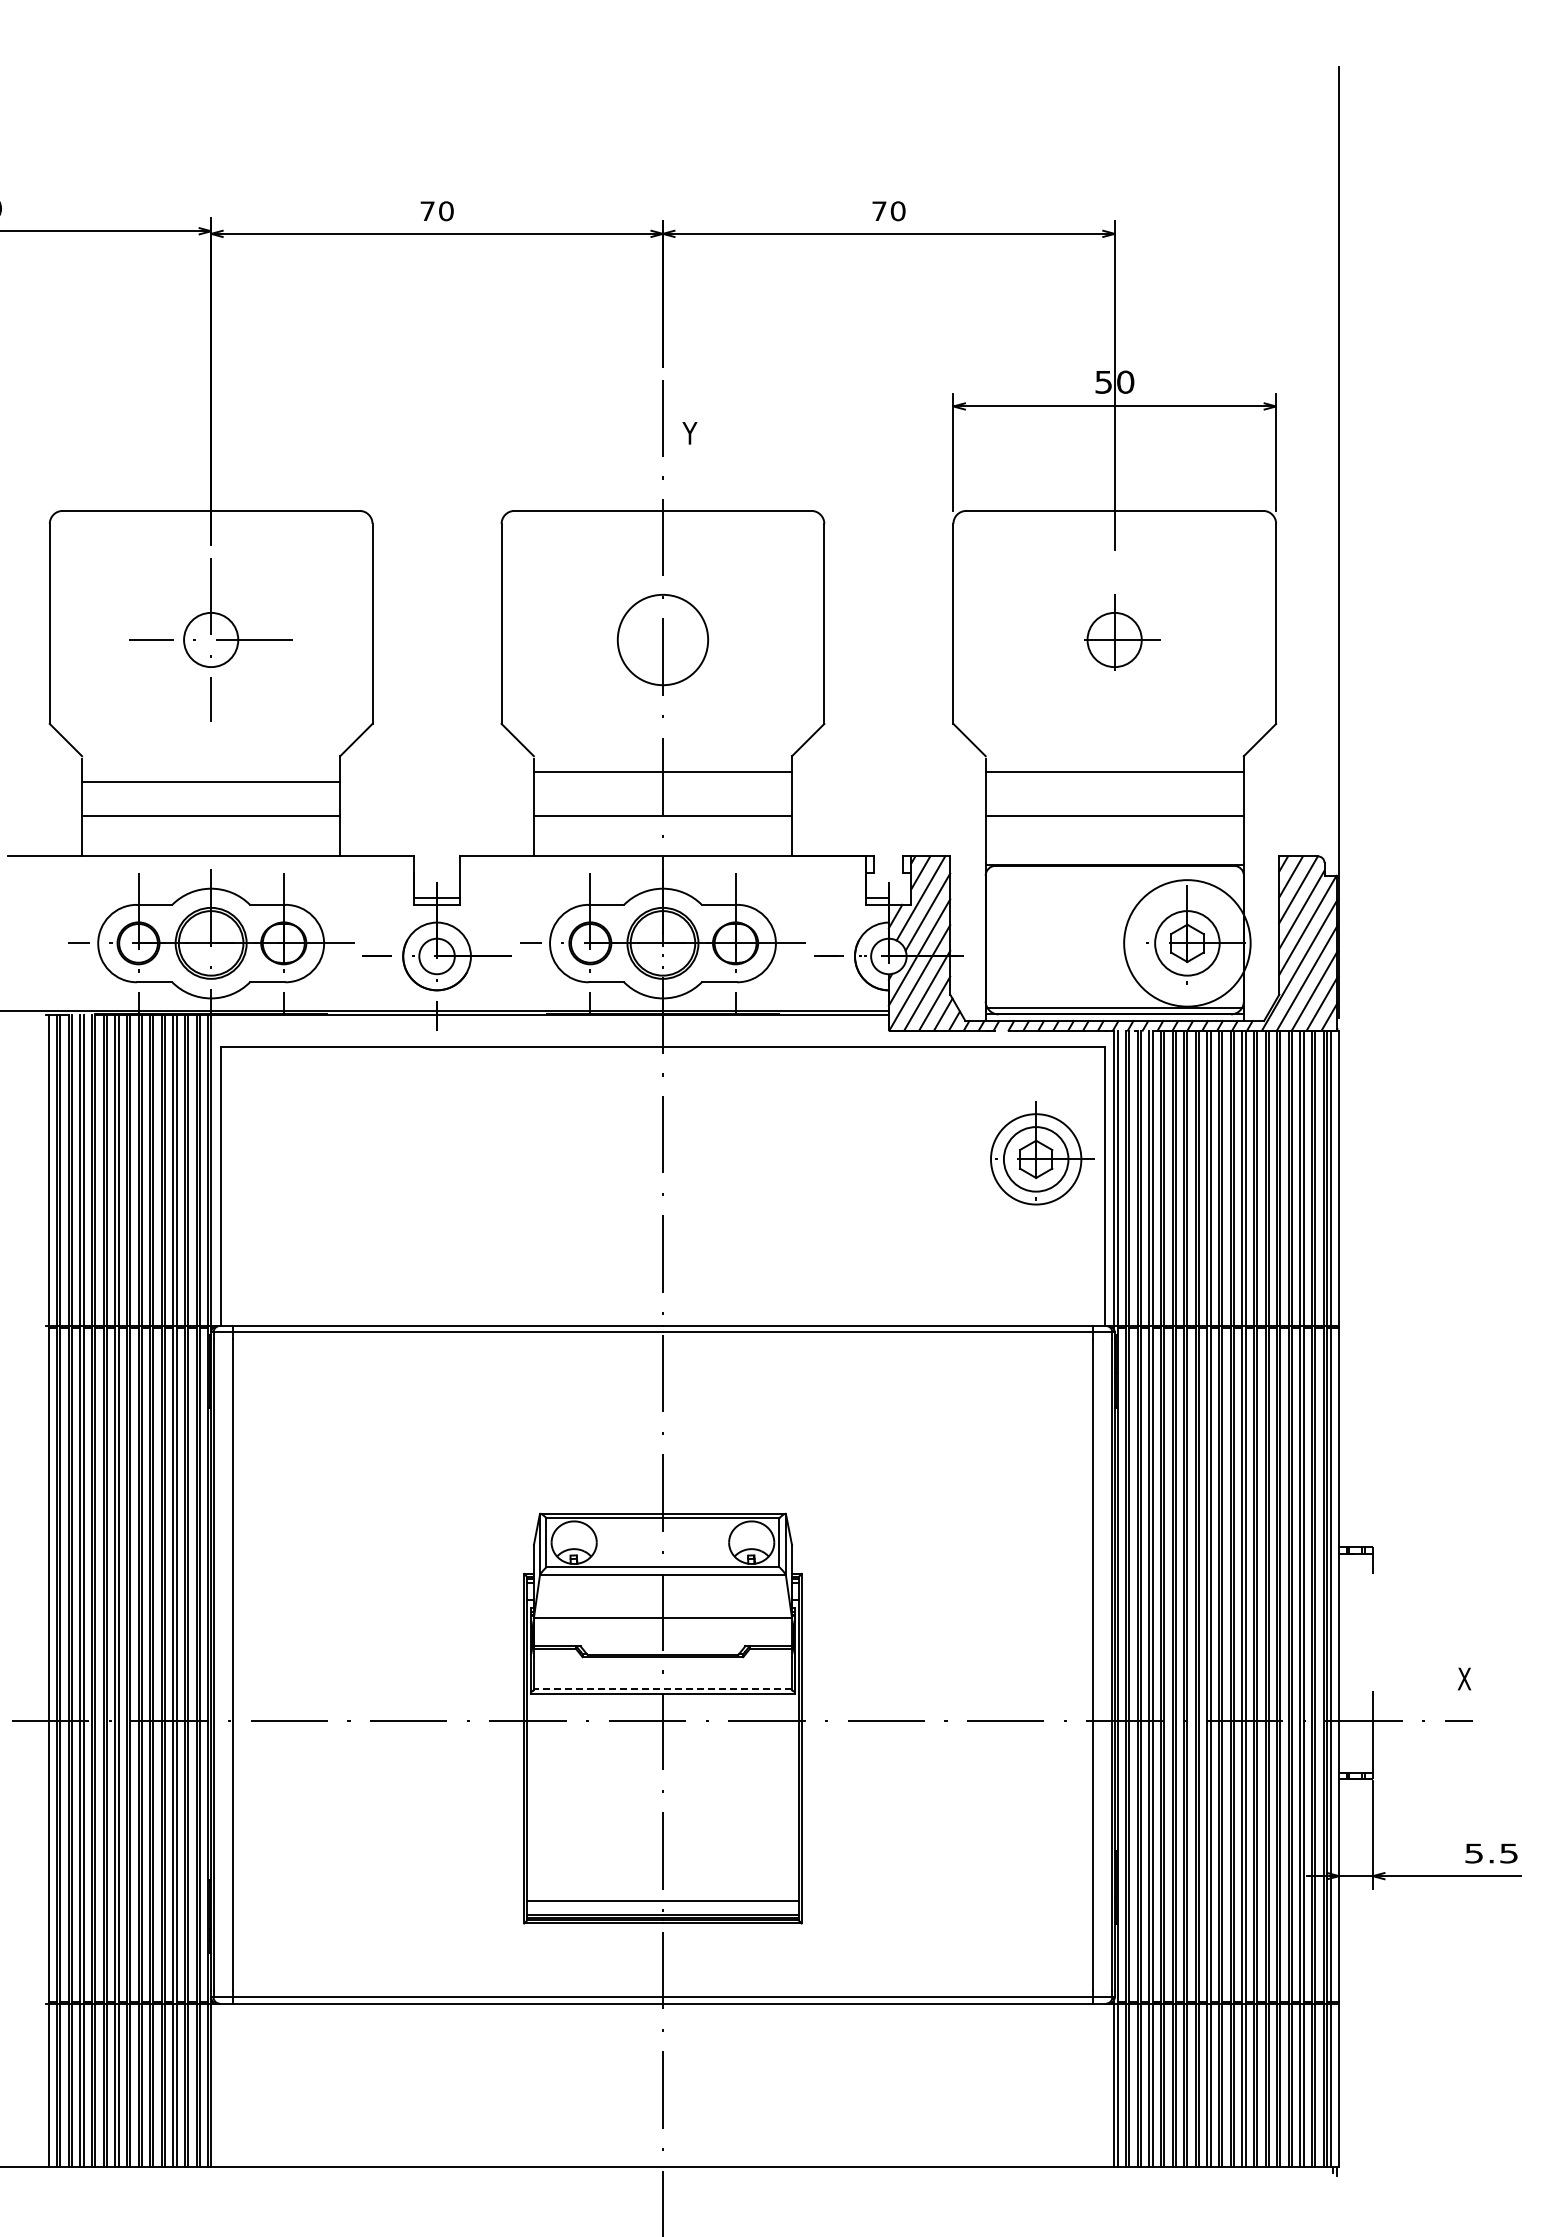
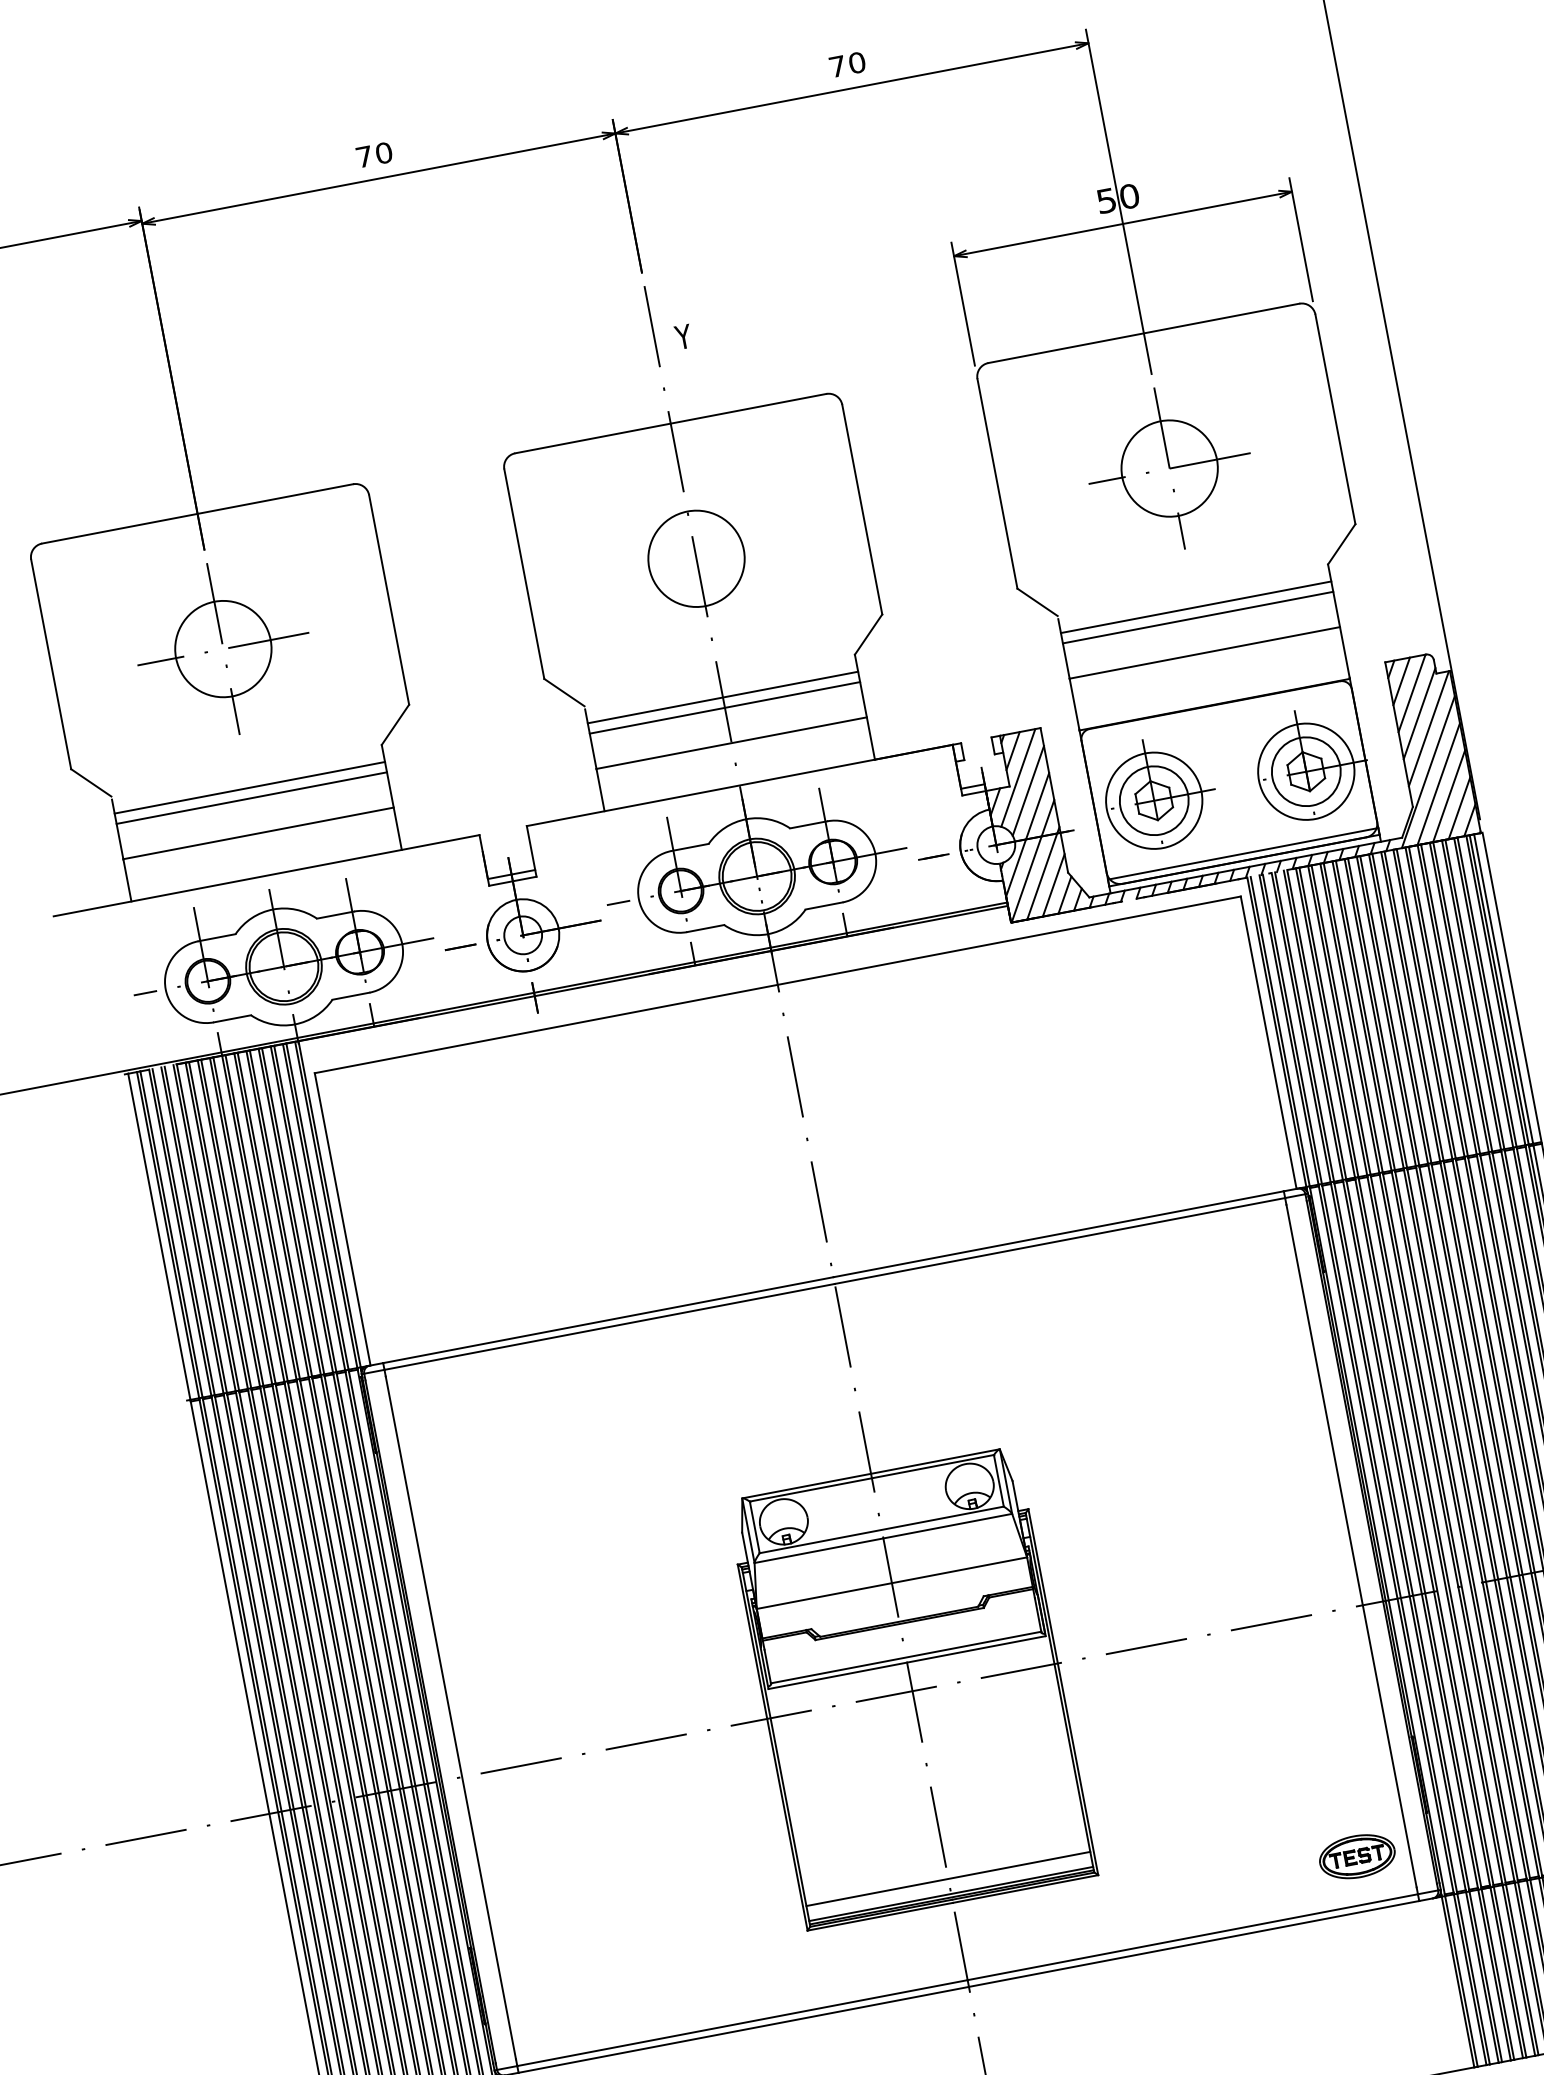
circle: (210, 639) -> (222, 648), size x1.67
part: (1114, 639) -> (1169, 468), size x1.67
line: (211, 772) -> (250, 787), added
line: (662, 782) -> (724, 708), added
line: (1114, 782) -> (1197, 617), added
circle: (1187, 943) -> (1306, 771), size x0.71
part: (1042, 1153) -> (1159, 793), moved
line: (662, 1689) -> (905, 1657), dashed -> solid
part: (1043, 1951) -> (1357, 1856), added

